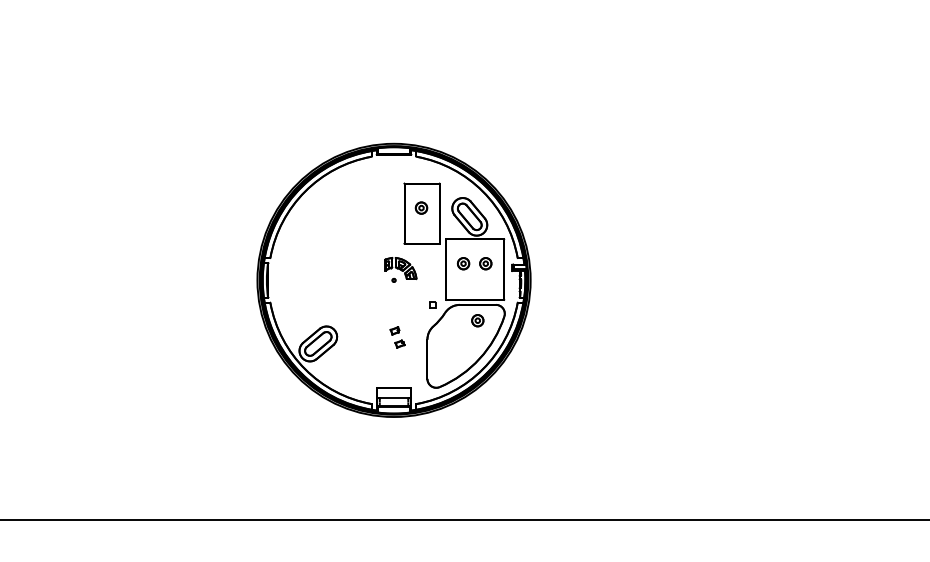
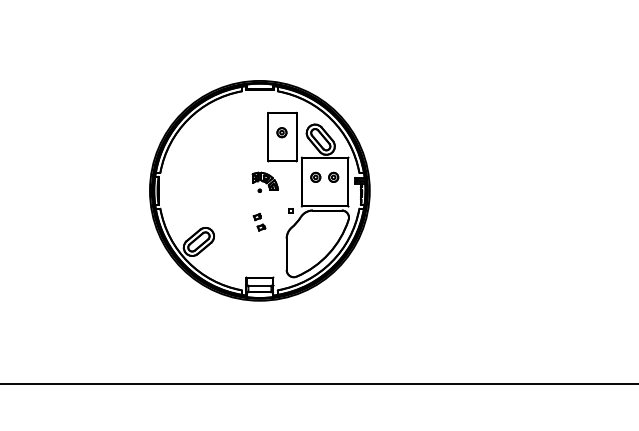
part: (477, 320) -> (327, 223), removed
part: (397, 337) -> (259, 222), moved

